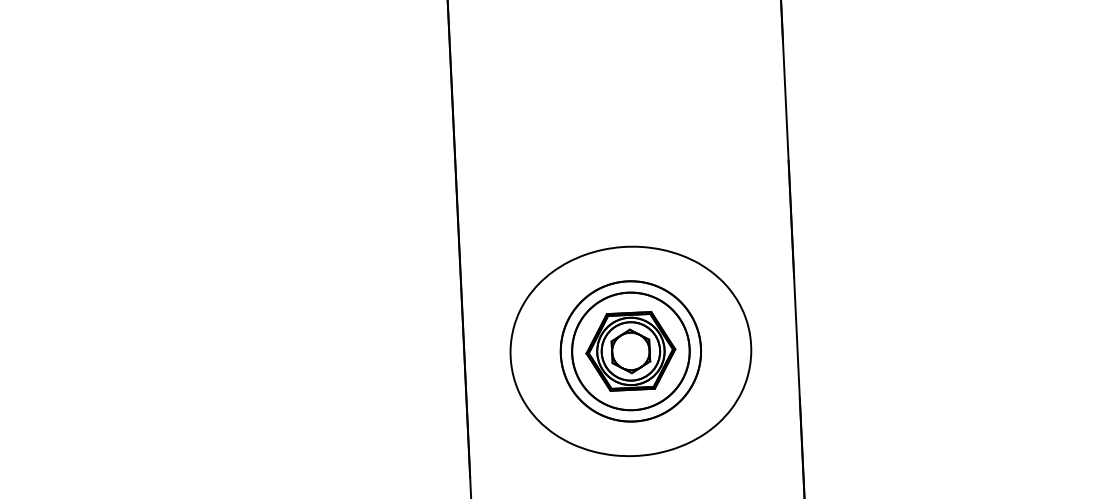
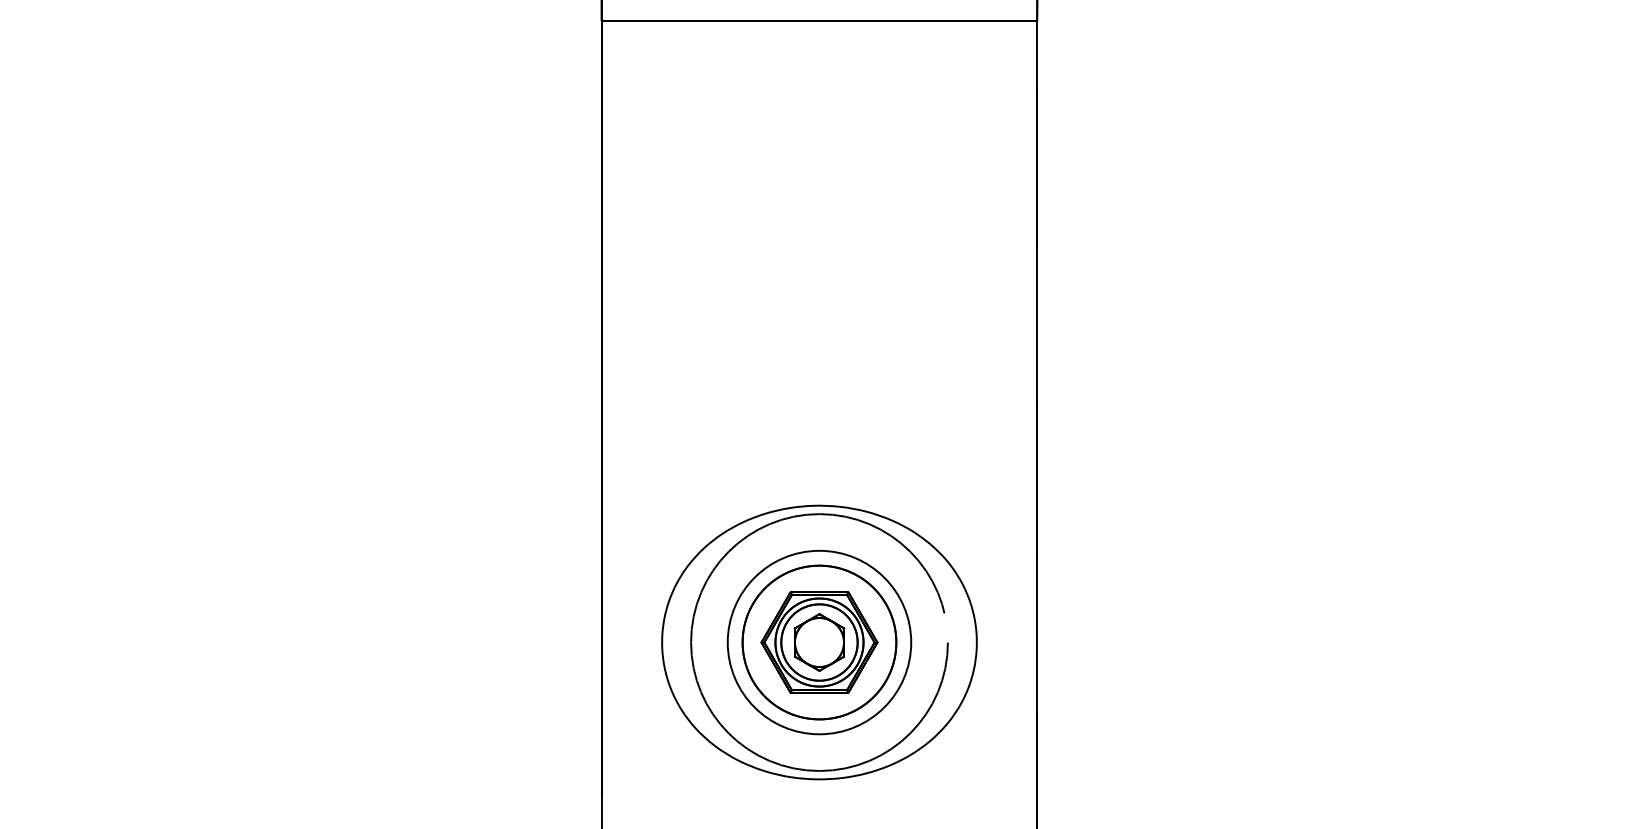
circle: (630, 351) -> (819, 642), size x1.4

